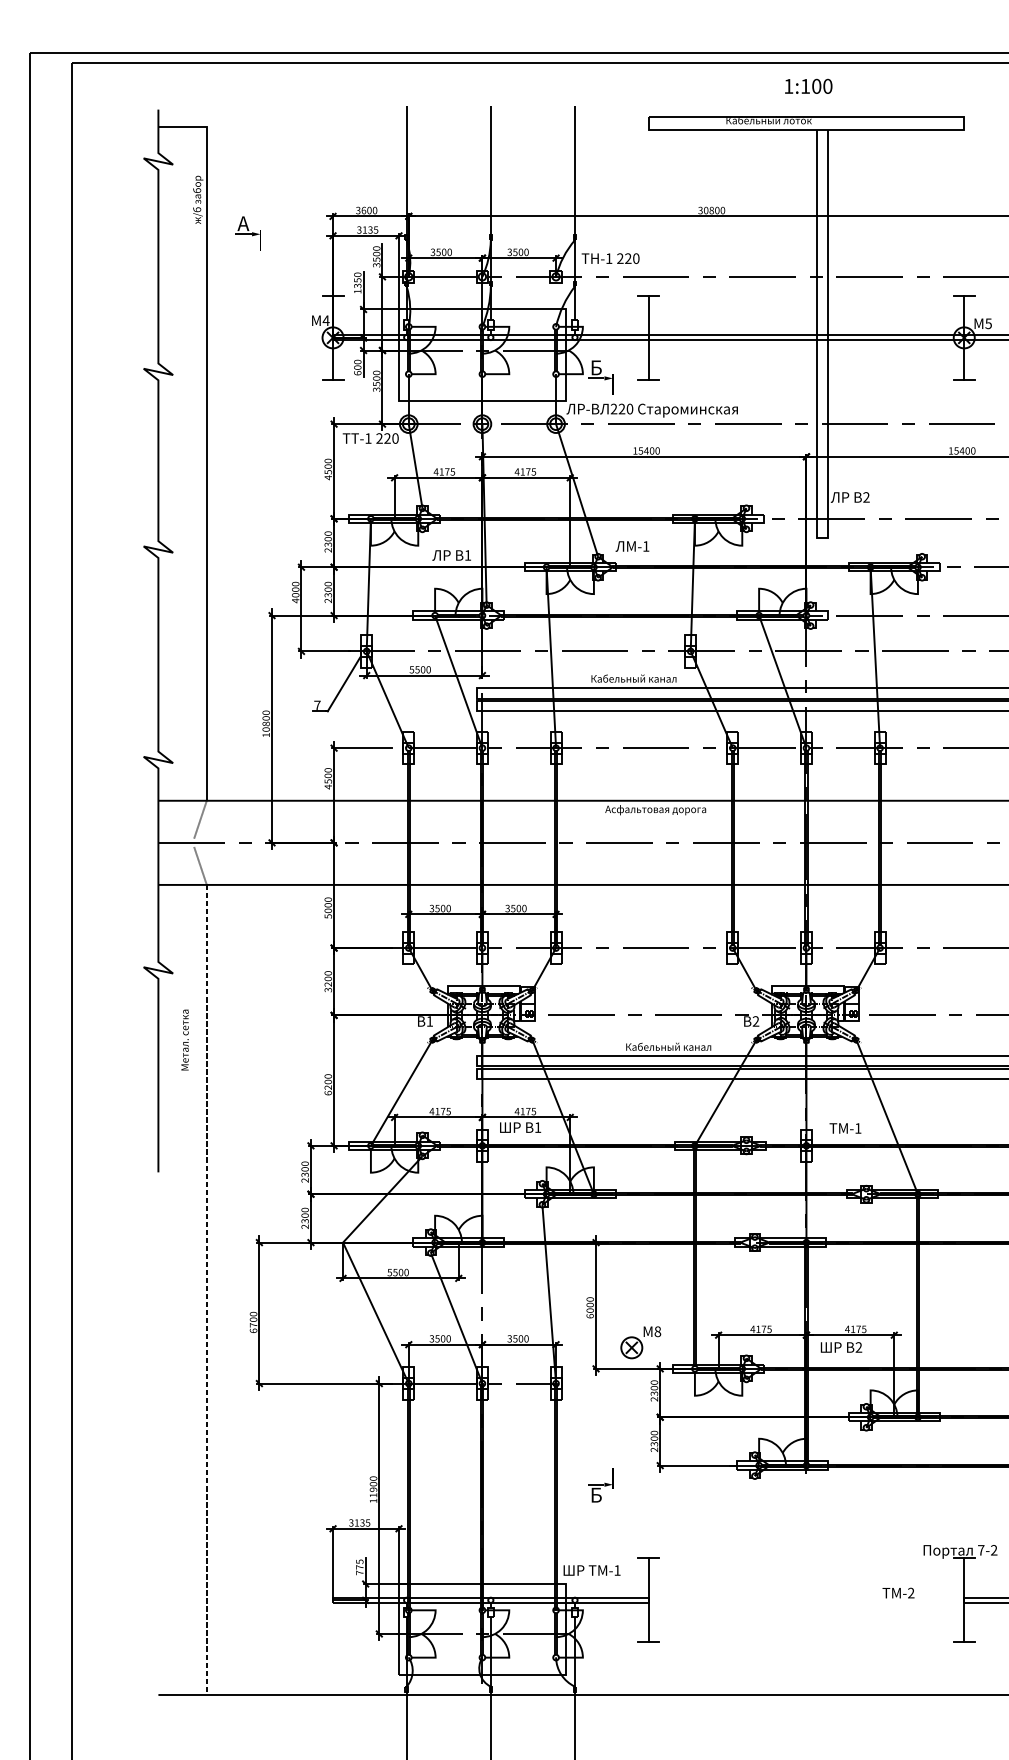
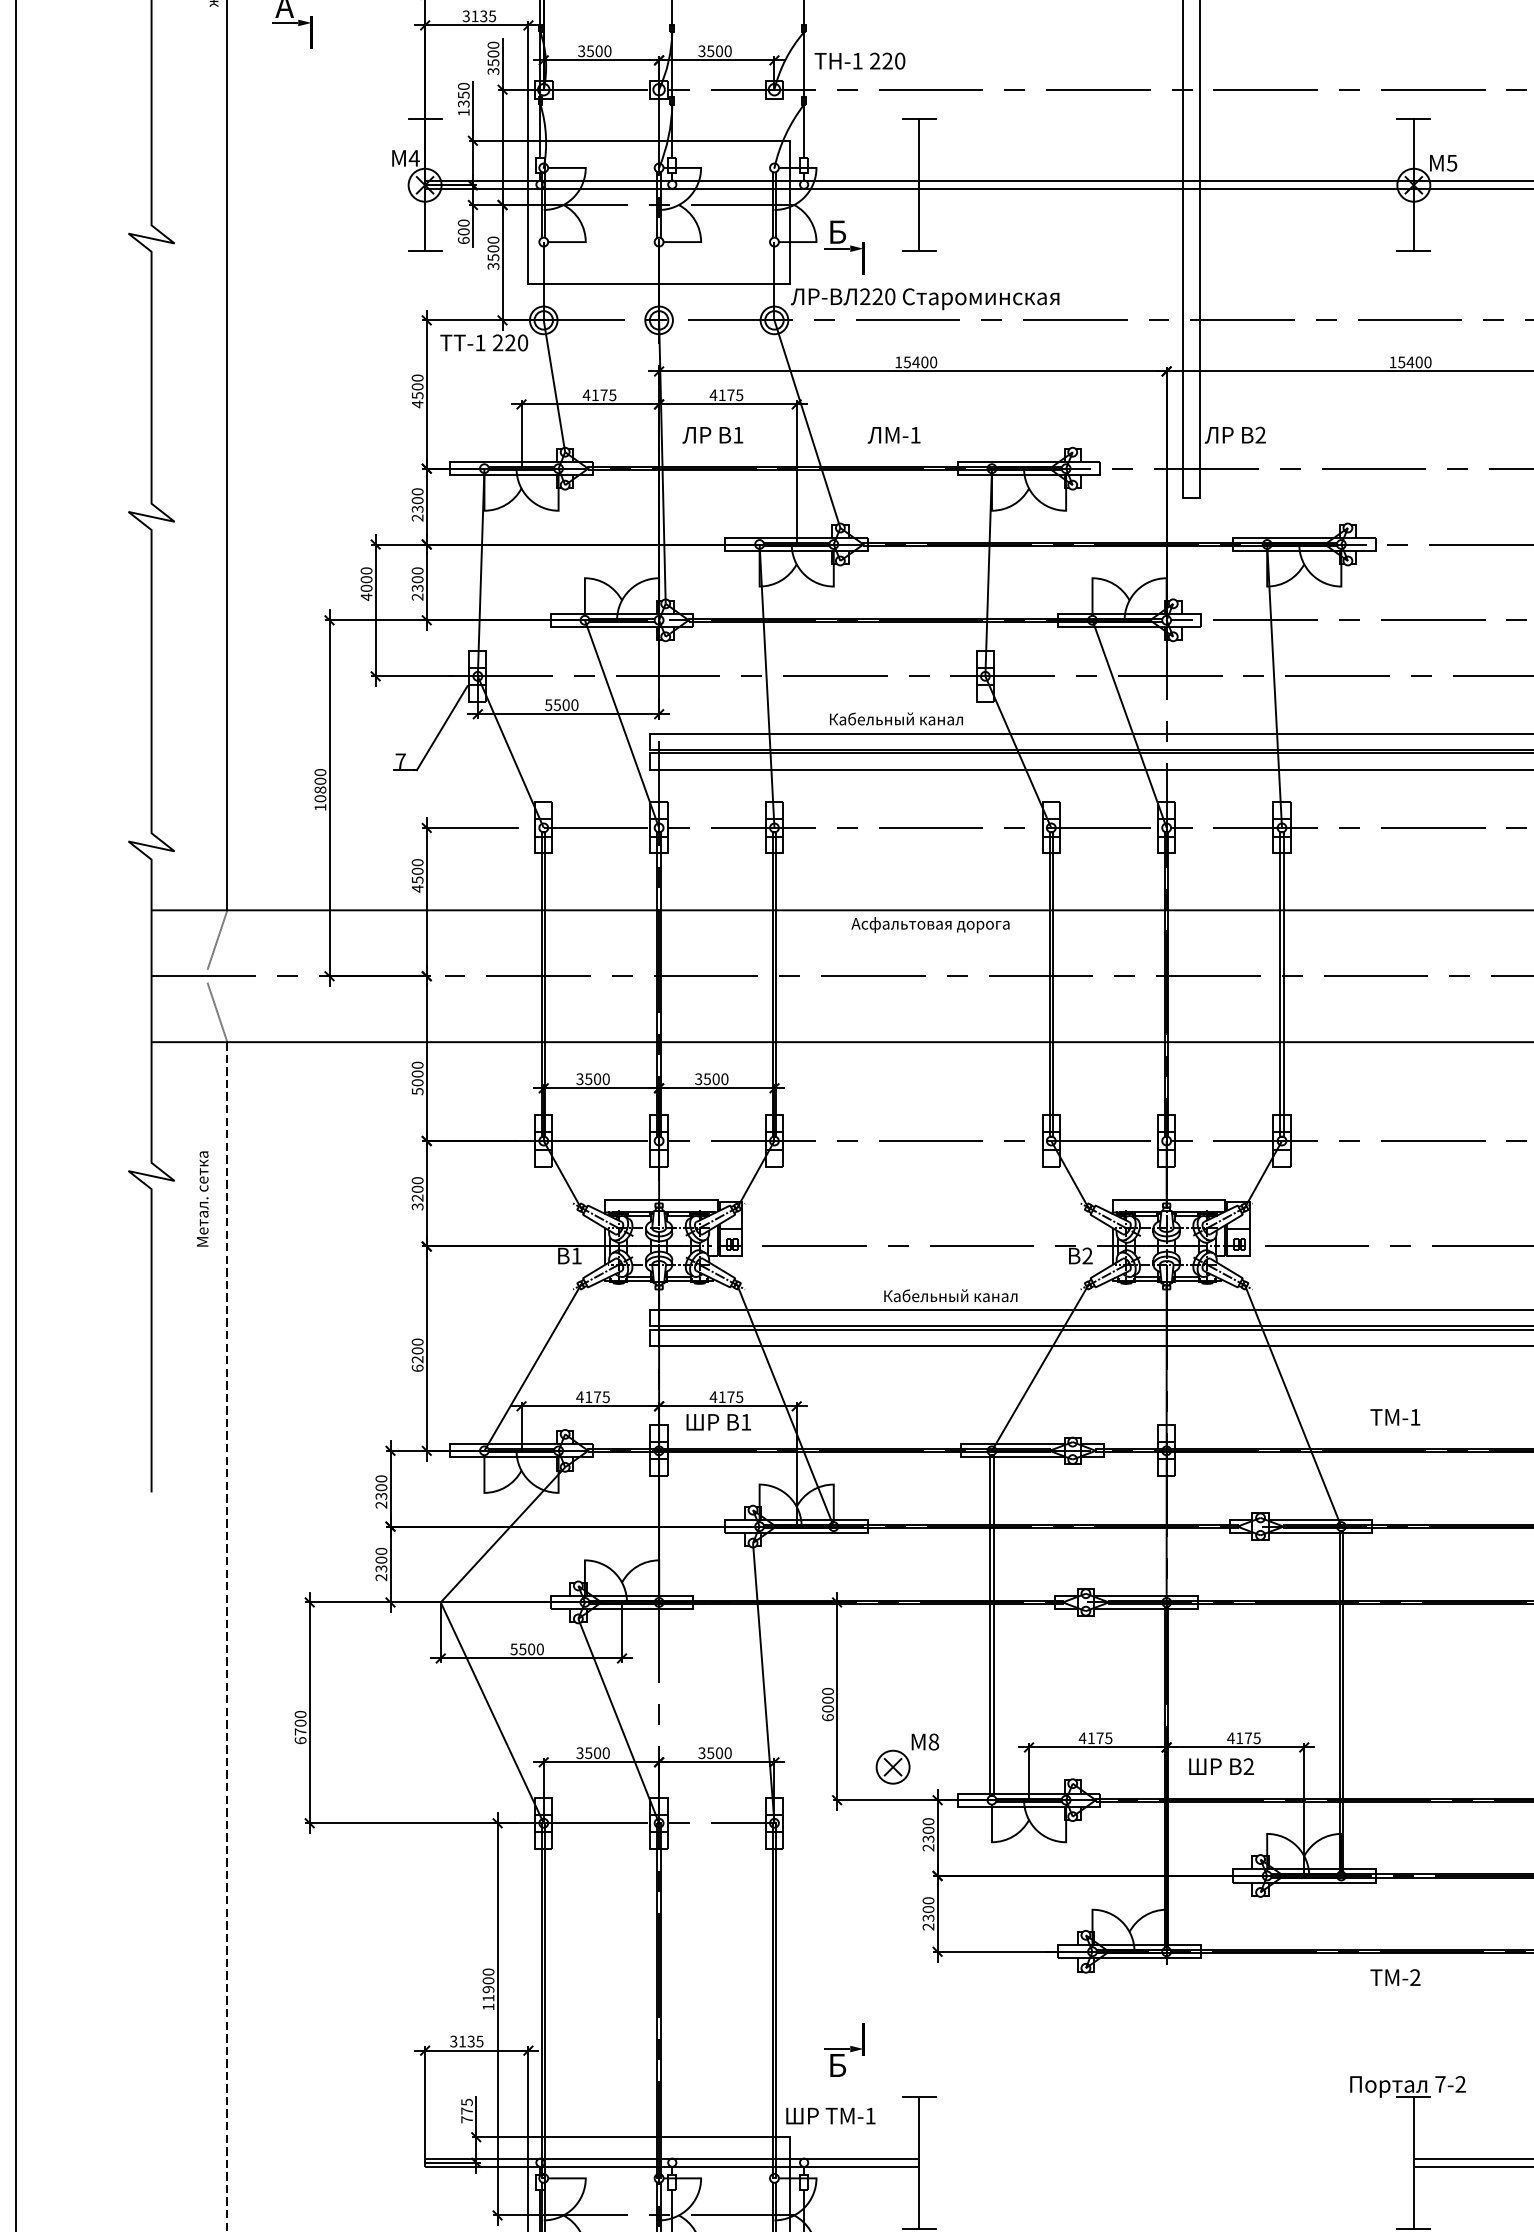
text: (632, 546) -> (894, 435), moved
text: (451, 555) -> (712, 435), moved
text: (184, 1039) -> (201, 1198), moved
text: (845, 1128) -> (1395, 1417), moved
part: (600, 1485) -> (844, 2050), moved
text: (898, 1592) -> (1395, 1976), moved

